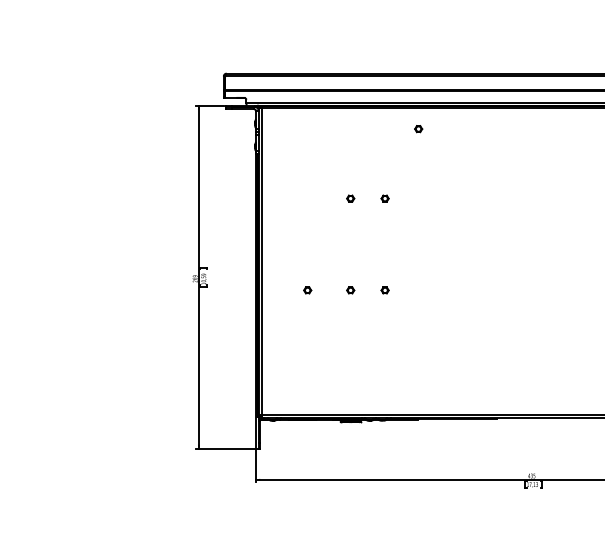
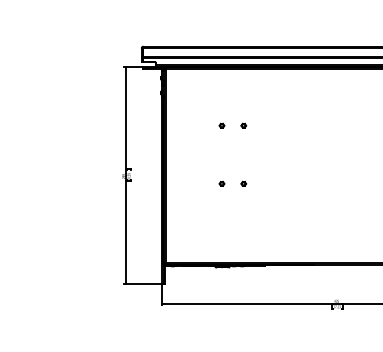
part: (417, 128) -> (264, 81), removed
part: (307, 289) -> (194, 183), removed

